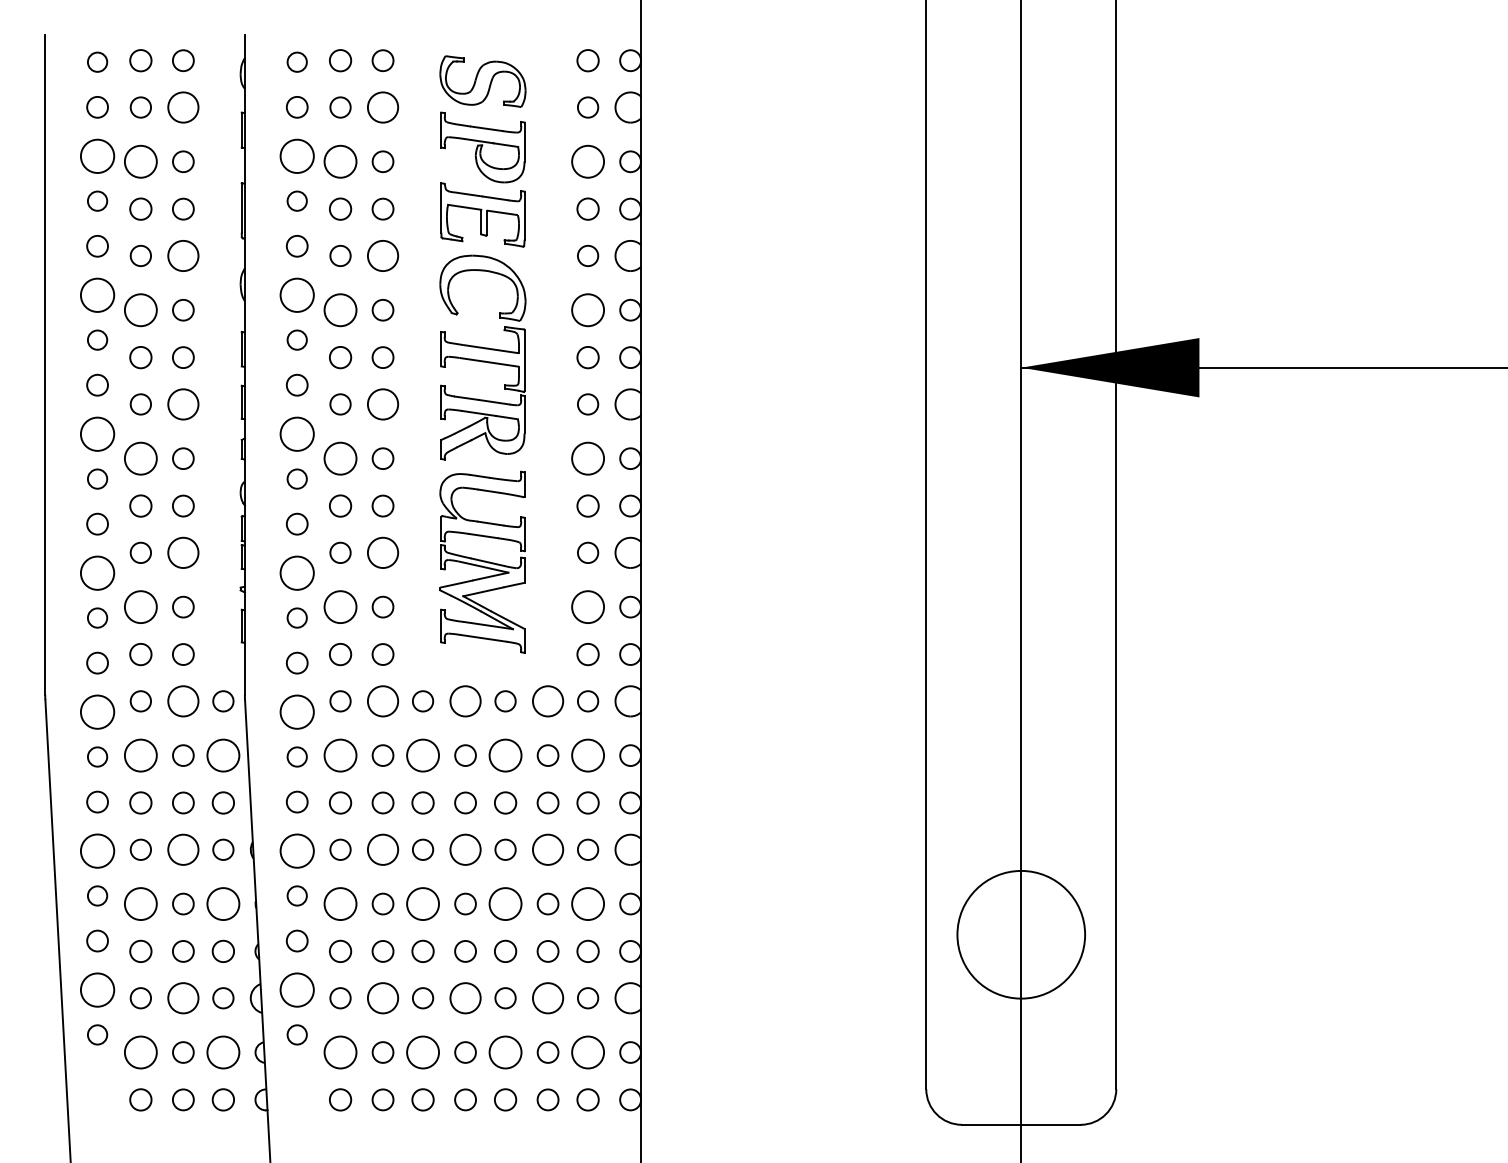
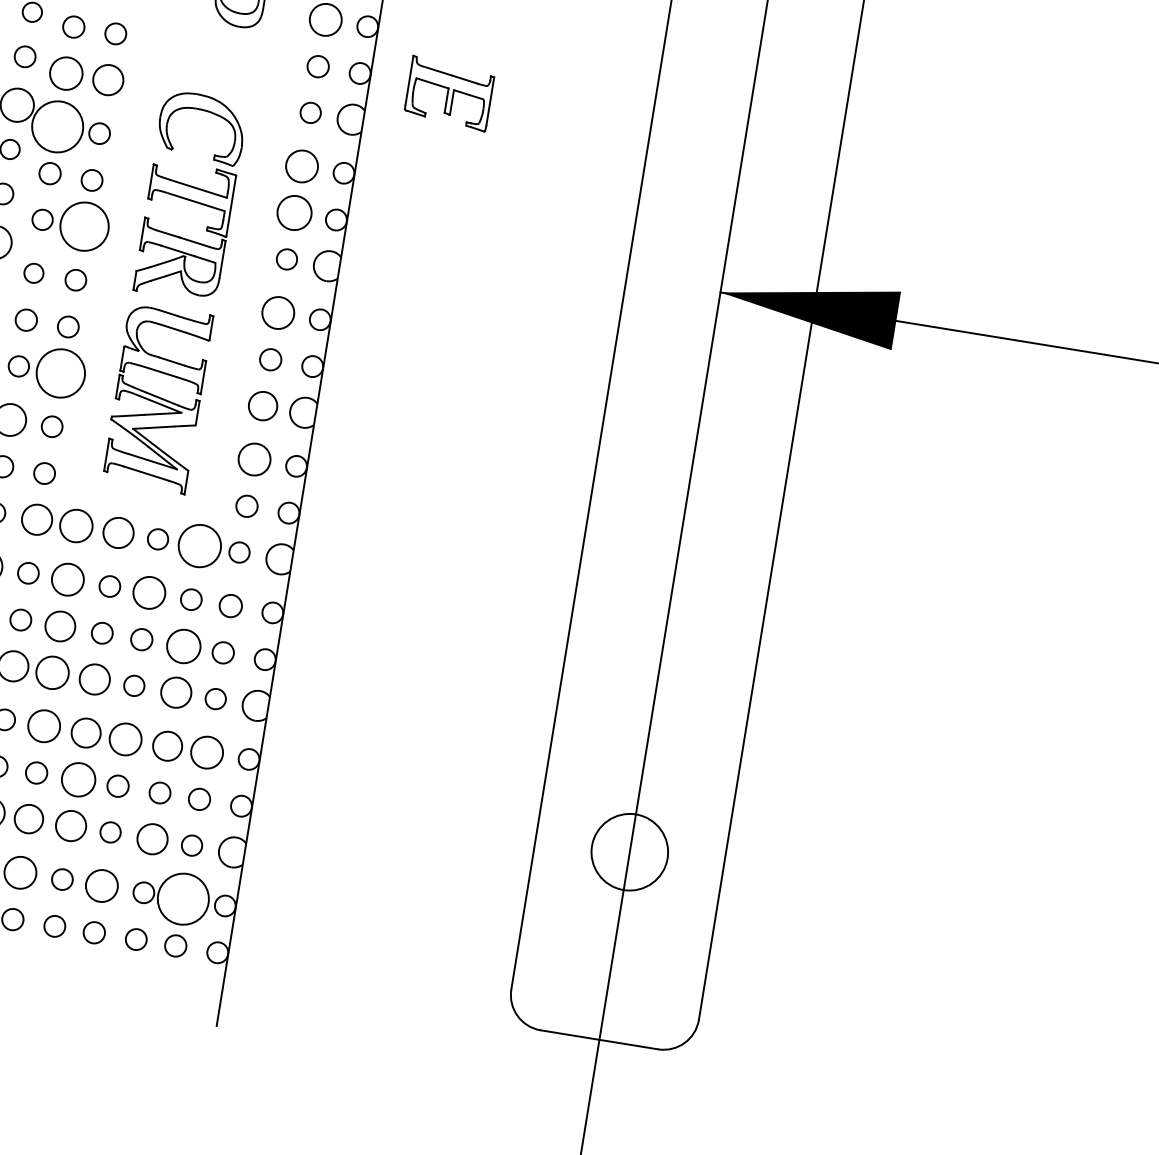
part: (482, 214) -> (449, 93), moved
circle: (340, 255) -> (66, 72), size x1.6
circle: (340, 310) -> (57, 127), size x1.6
circle: (587, 357) -> (293, 213), size x1.6
circle: (382, 404) -> (84, 226), size x1.6
circle: (340, 458) -> (33, 273), size x0.6
circle: (382, 552) -> (60, 372), size x1.6
circle: (588, 552) -> (263, 405), size x1.4
circle: (423, 701) -> (77, 526), size x1.6
circle: (548, 701) -> (200, 546), size x1.4
circle: (587, 755) -> (230, 605), size x0.7
circle: (422, 802) -> (59, 625), size x1.4
circle: (547, 802) -> (183, 645), size x1.6
circle: (423, 849) -> (53, 672), size x1.6
circle: (465, 903) -> (86, 732), size x1.4
circle: (547, 903) -> (167, 745), size x1.4
circle: (1021, 934) -> (630, 851), size x0.6
circle: (465, 951) -> (78, 779), size x1.6
circle: (423, 998) -> (29, 819), size x1.4
circle: (588, 1052) -> (183, 899), size x1.6

